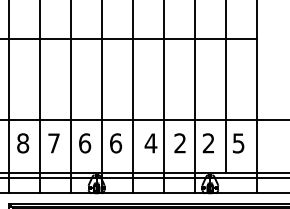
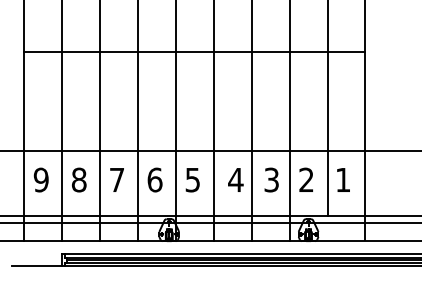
text: (115, 142) -> (192, 179), 6 -> 5
text: (180, 143) -> (271, 180), 2 -> 3
text: (238, 143) -> (343, 180), 5 -> 1

